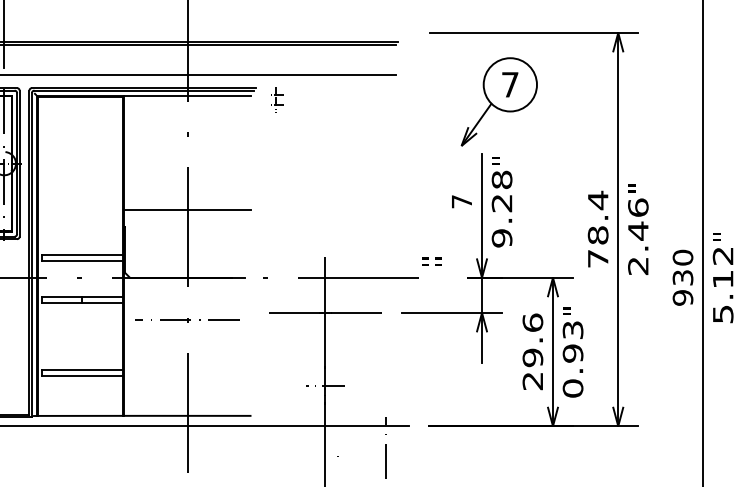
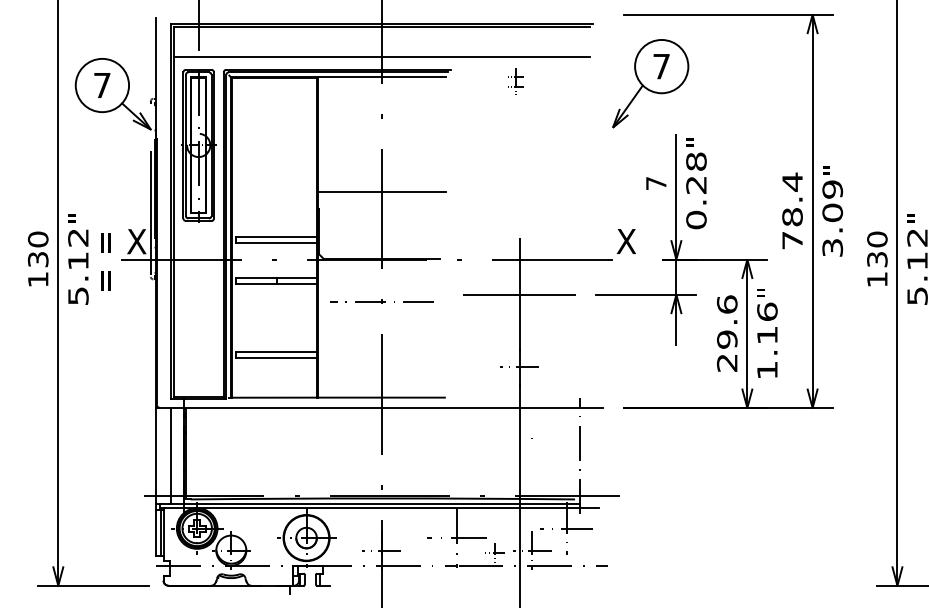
part: (275, 99) -> (515, 81), moved
part: (499, 101) -> (650, 83), moved
text: (638, 236) -> (832, 218), 2.46 -> 3.09
text: (502, 237) -> (696, 219), 9.28 -> 0.28
text: (431, 259) -> (625, 241), = = -> X
text: (683, 297) -> (877, 279), 930 -> 130
text: (573, 358) -> (767, 340), 0.93 -> 1.16

